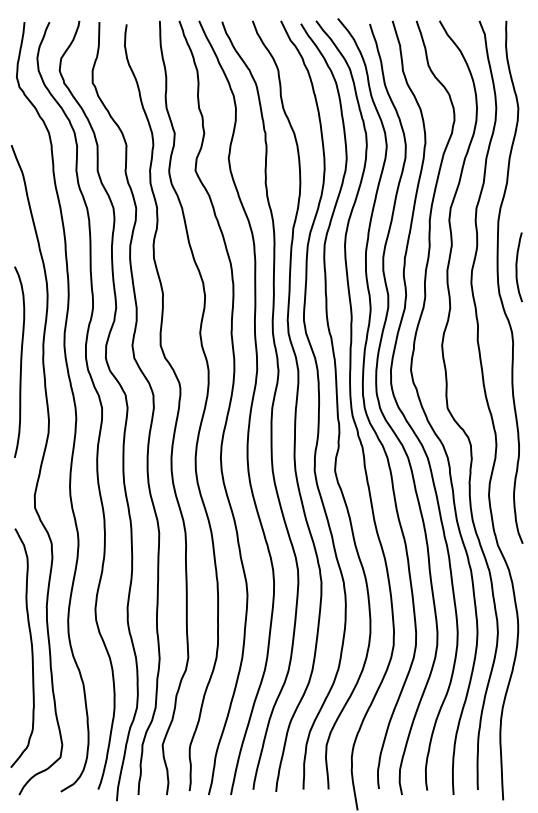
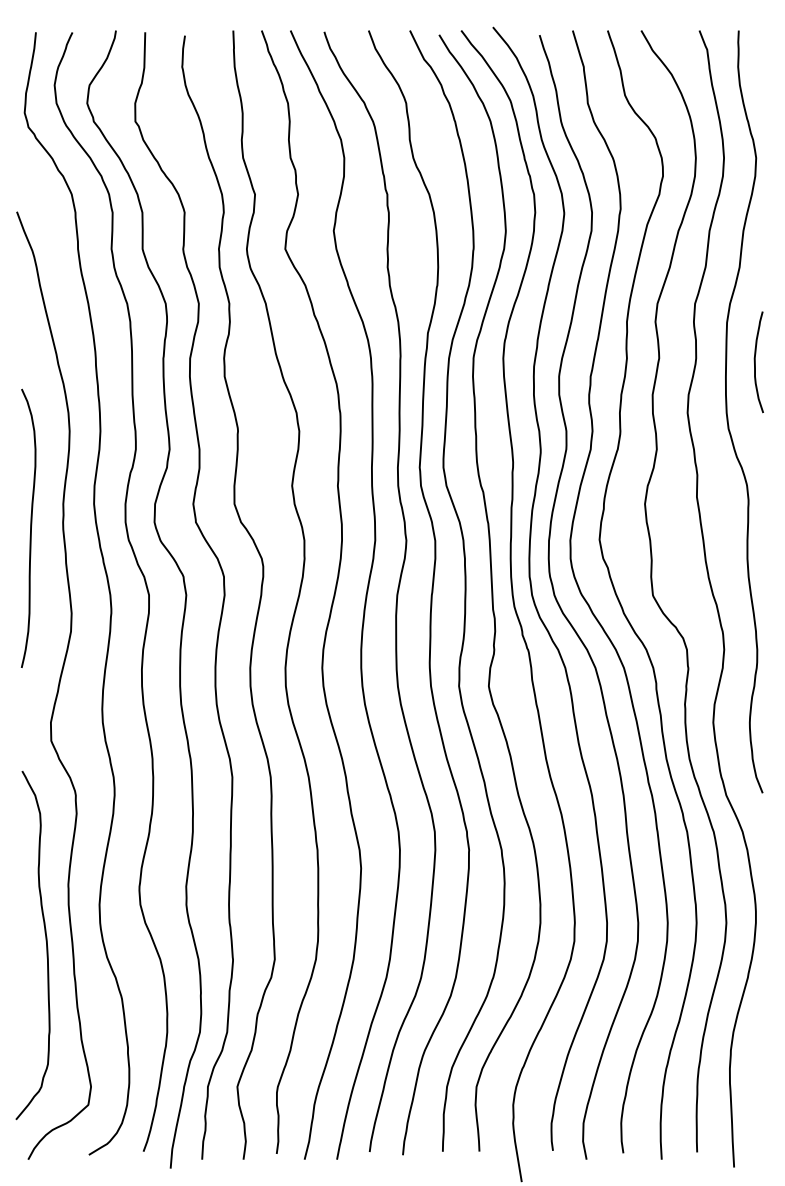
curve: (517, 267) -> (756, 362), moved

